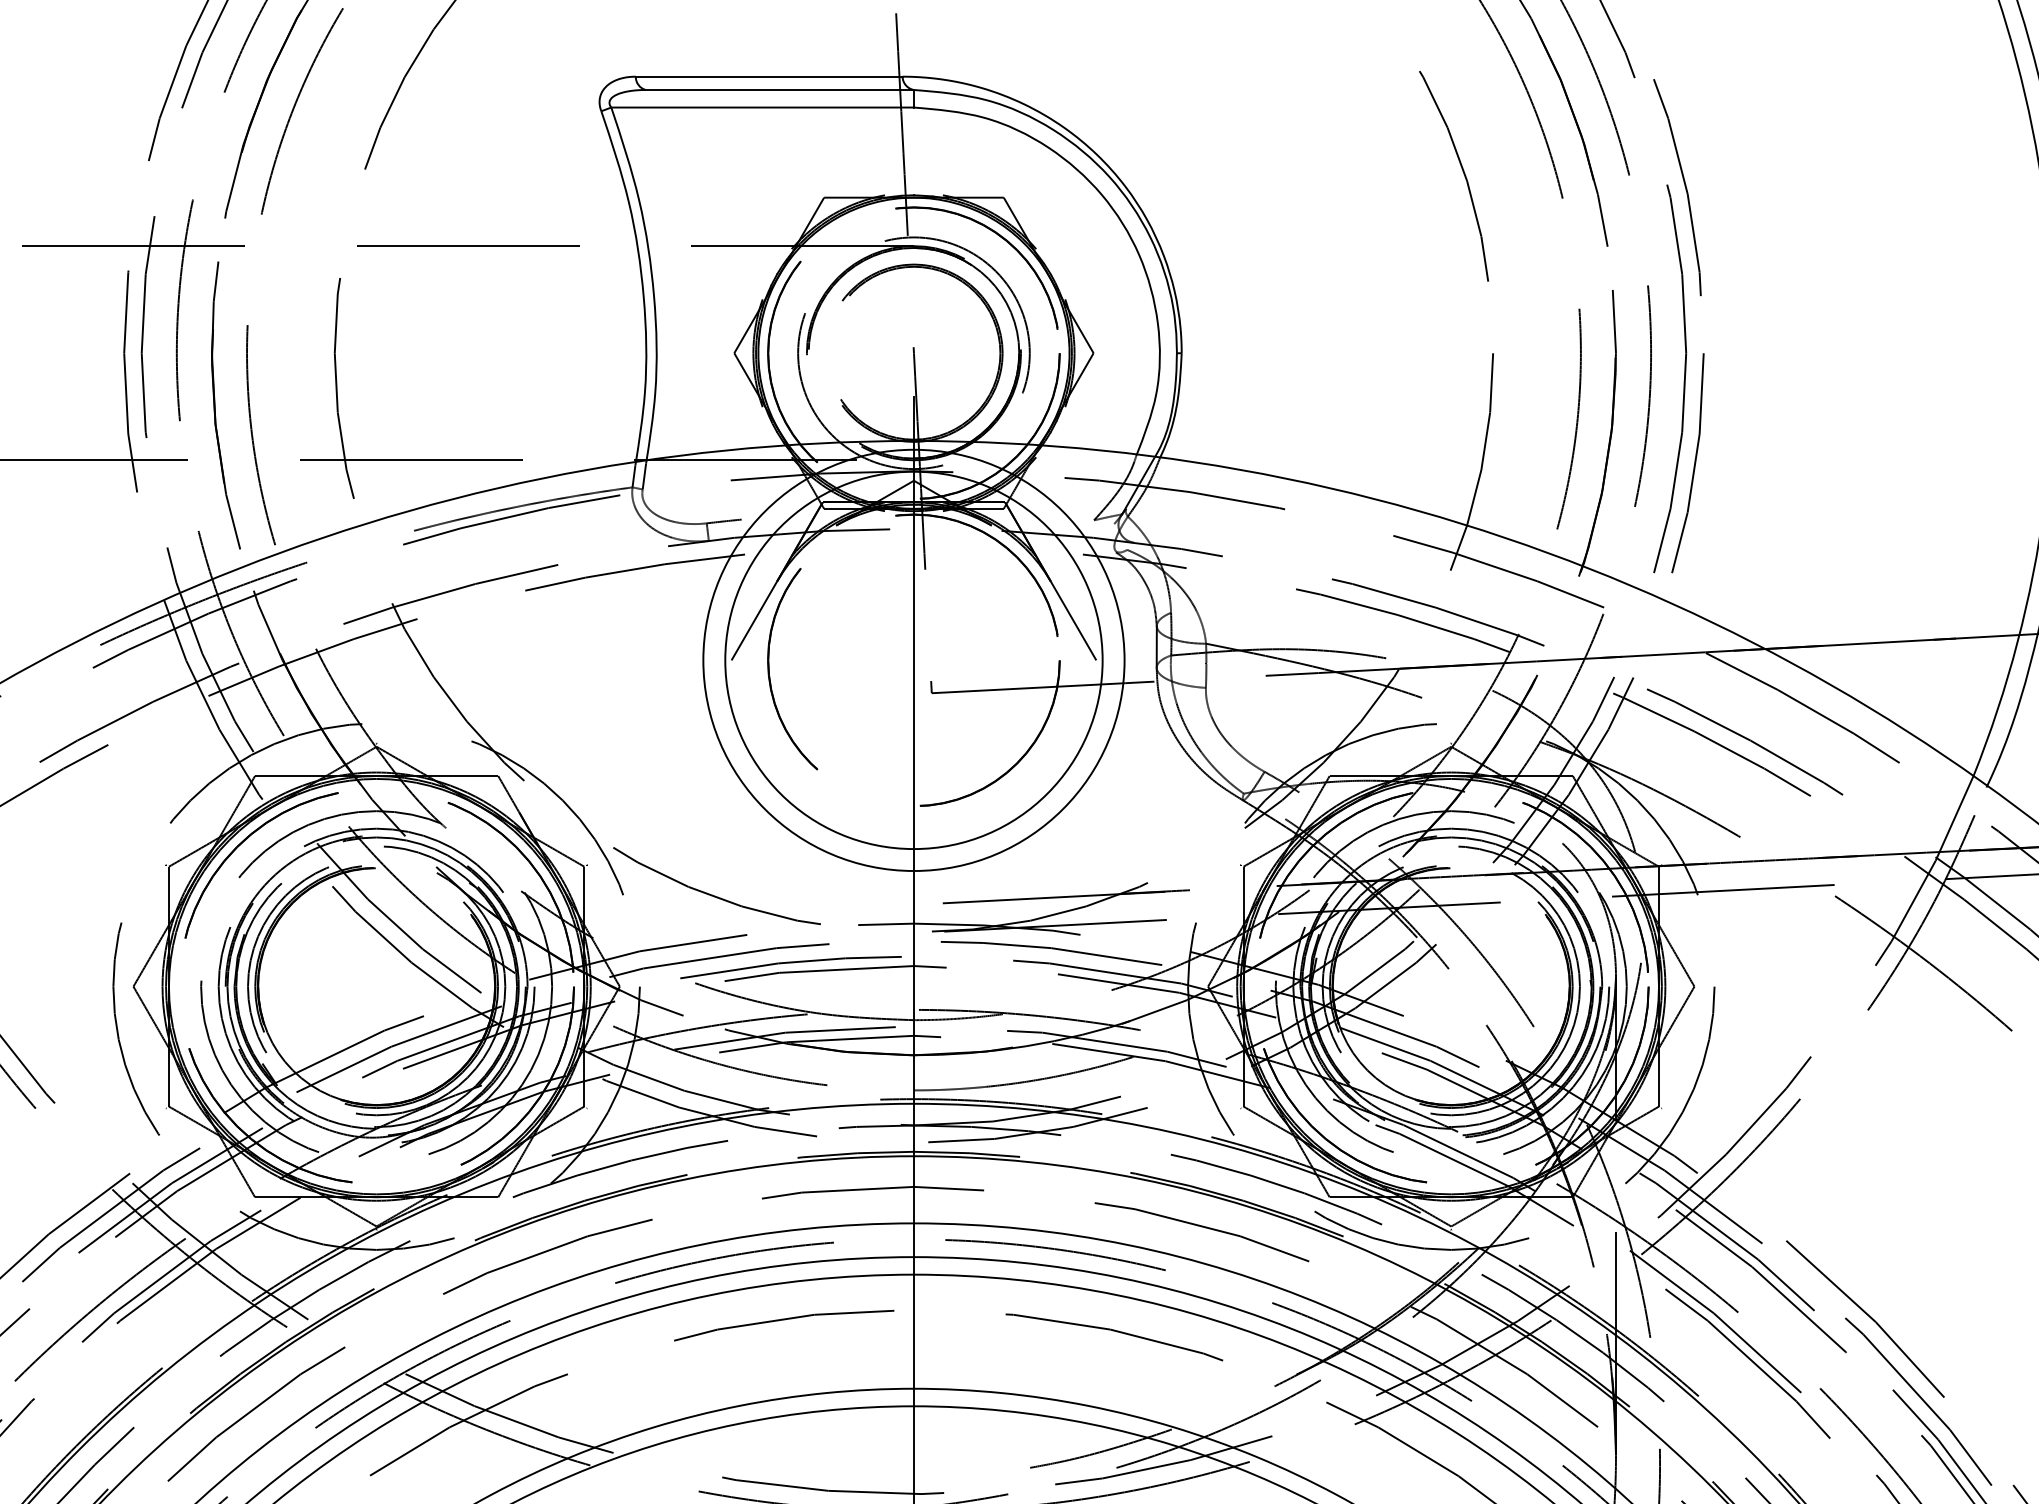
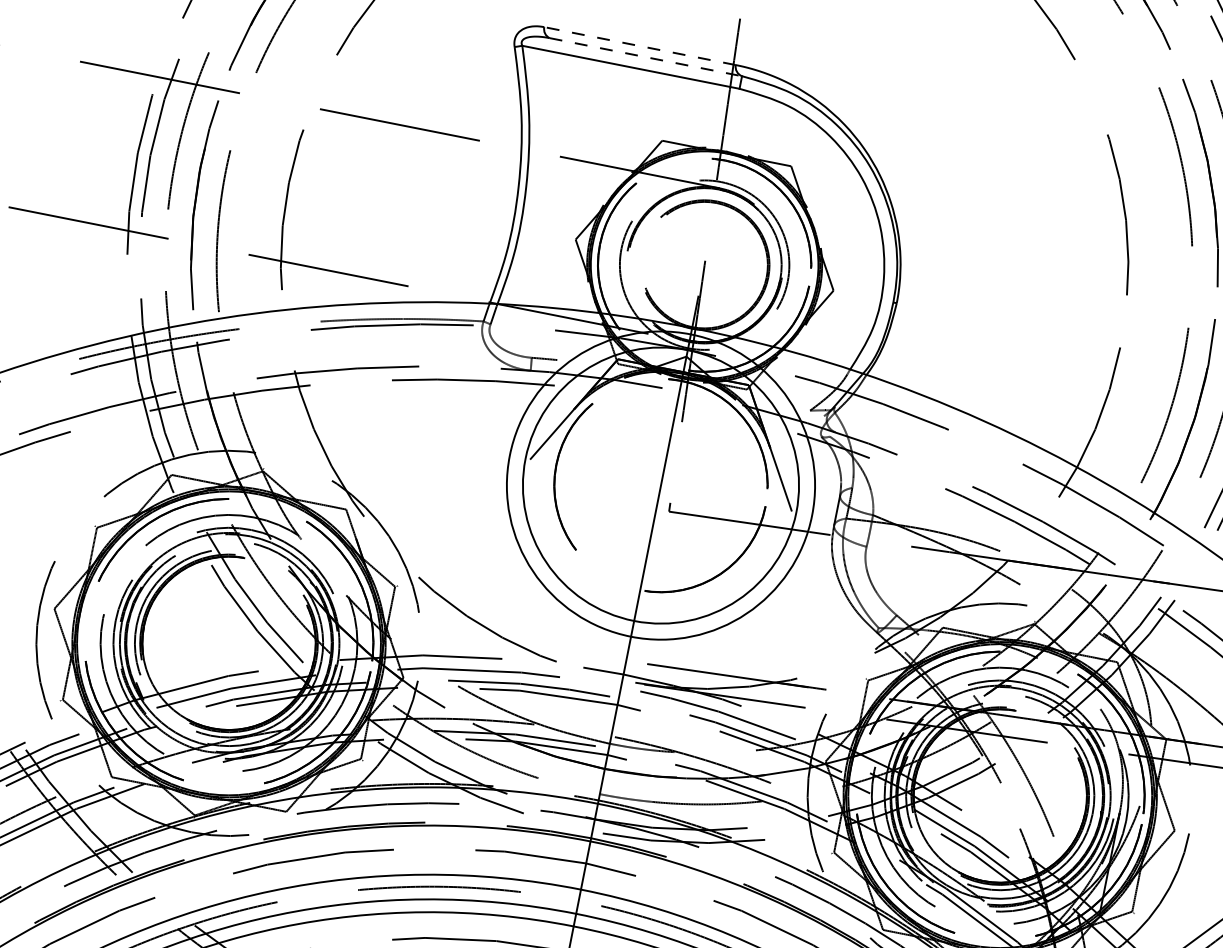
line: (768, 76) -> (639, 45), solid -> dashed
line: (780, 89) -> (646, 56), solid -> dashed

